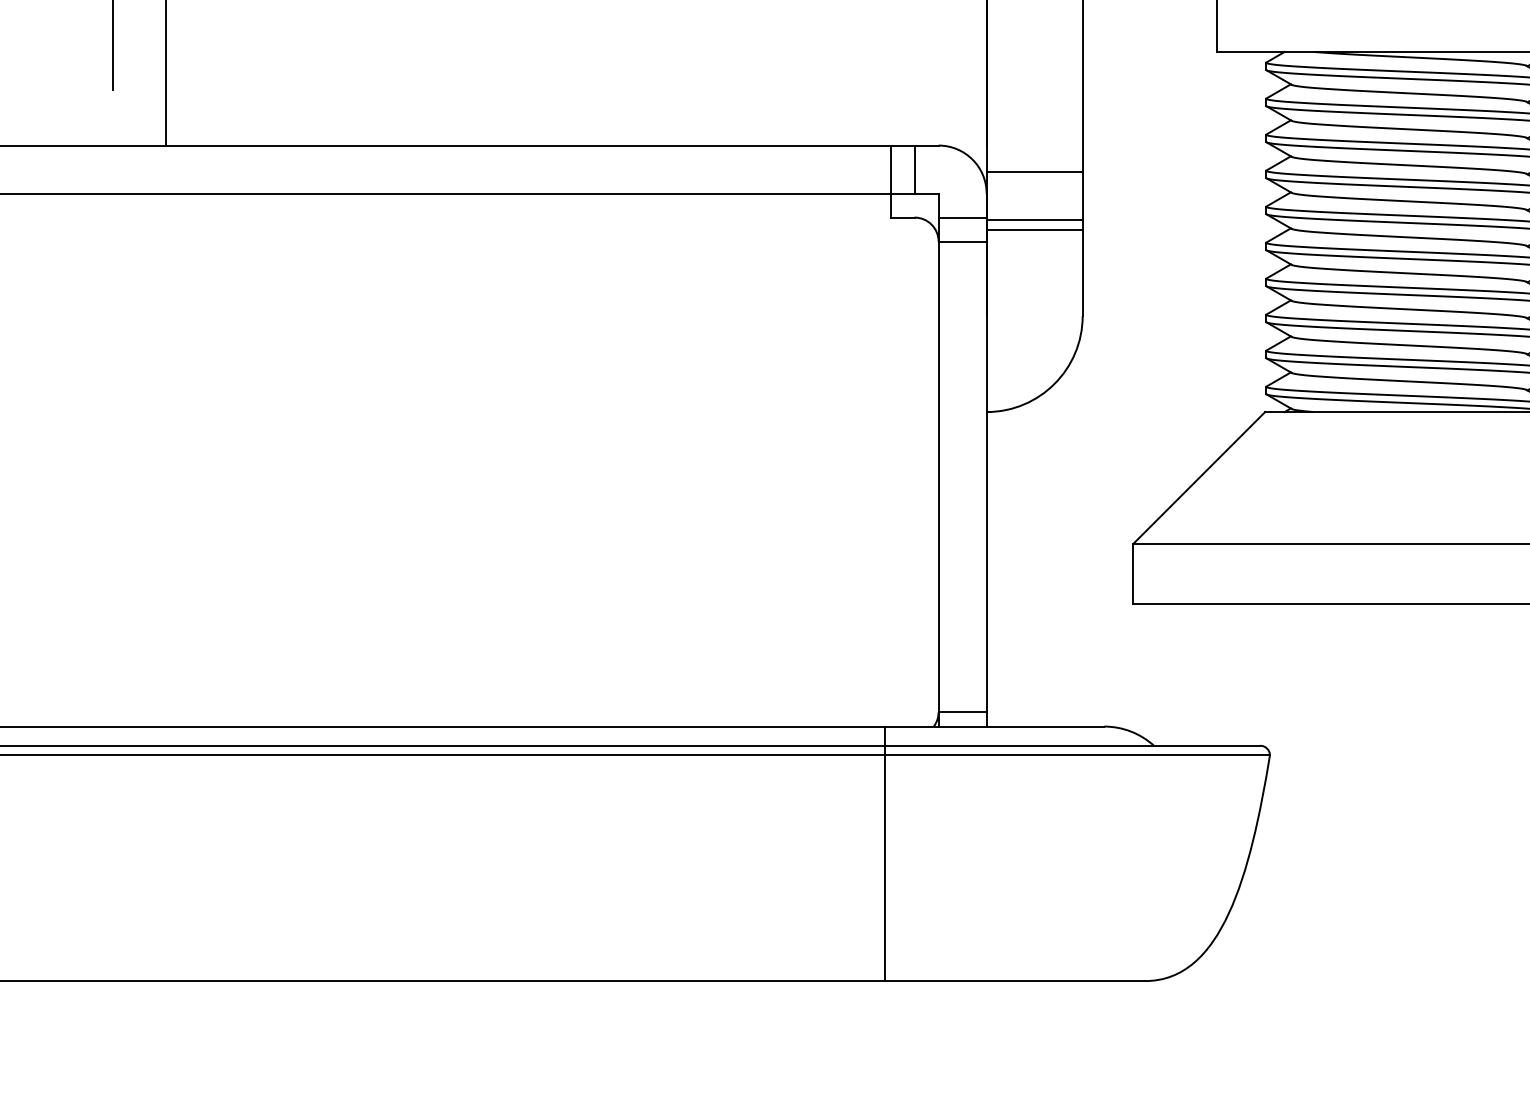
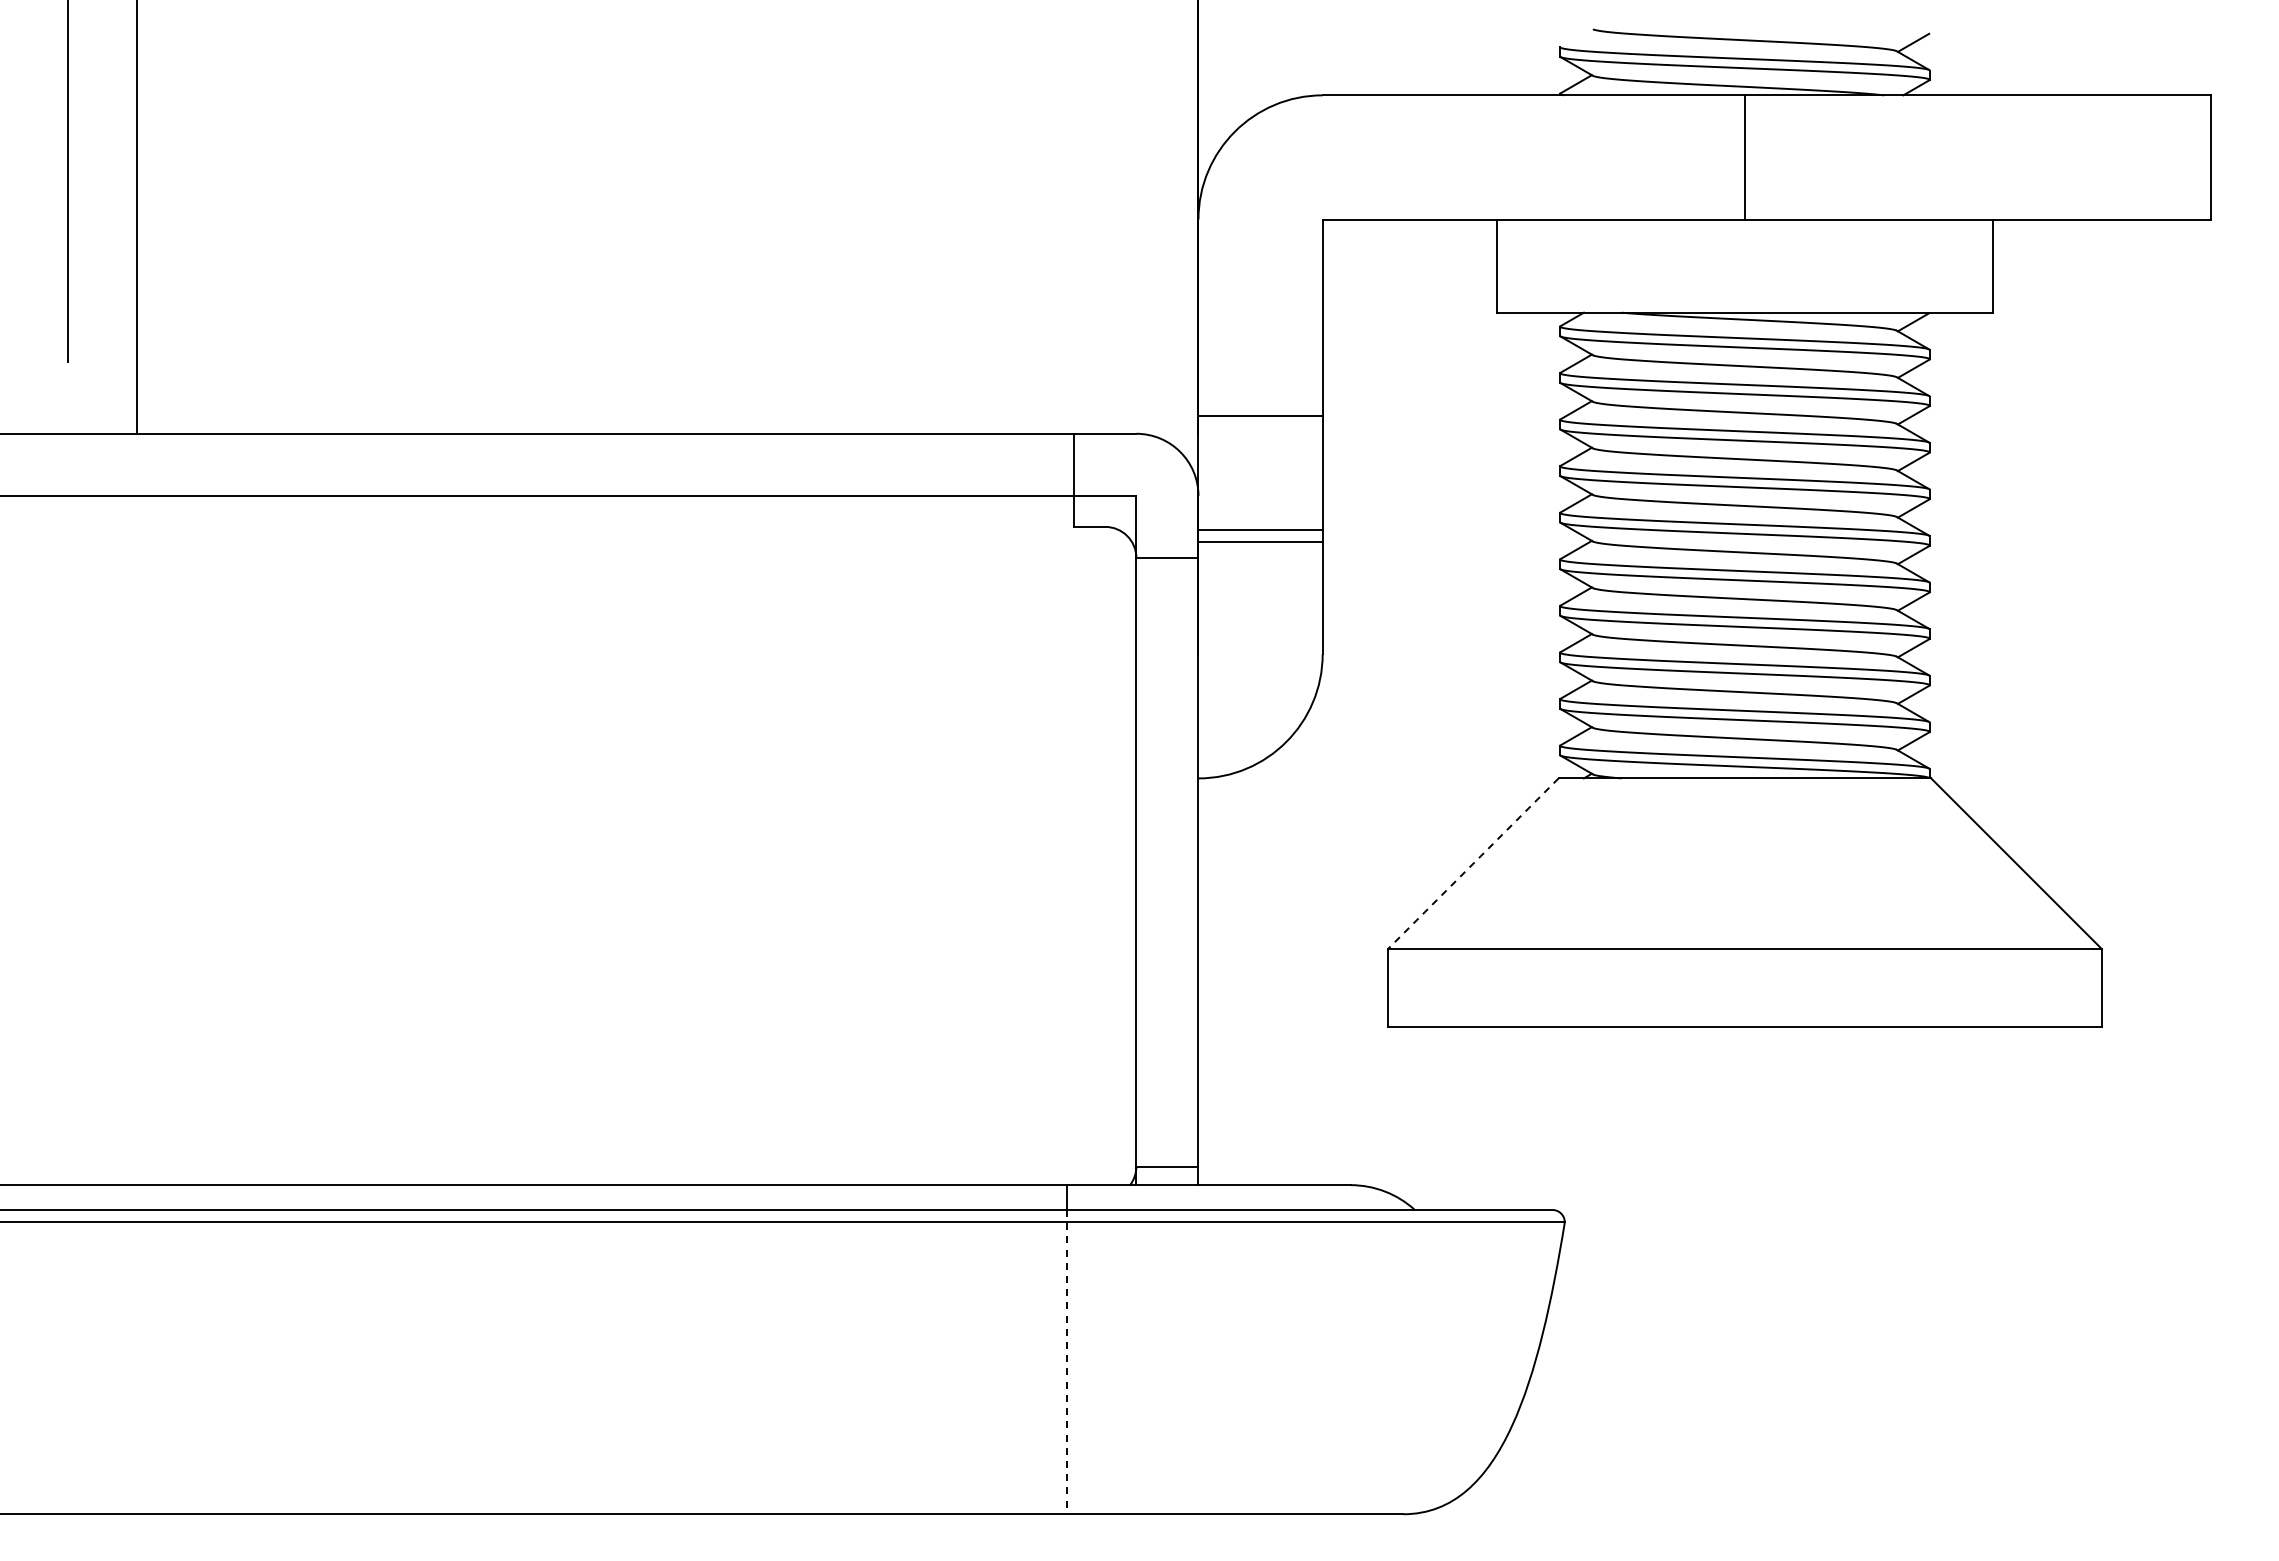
line: (914, 169) -> (1105, 464), removed
line: (1034, 171) -> (1260, 415), moved
line: (962, 217) -> (1167, 526), removed
line: (1199, 477) -> (1473, 863), solid -> dashed
line: (884, 863) -> (1066, 1362), solid -> dashed

